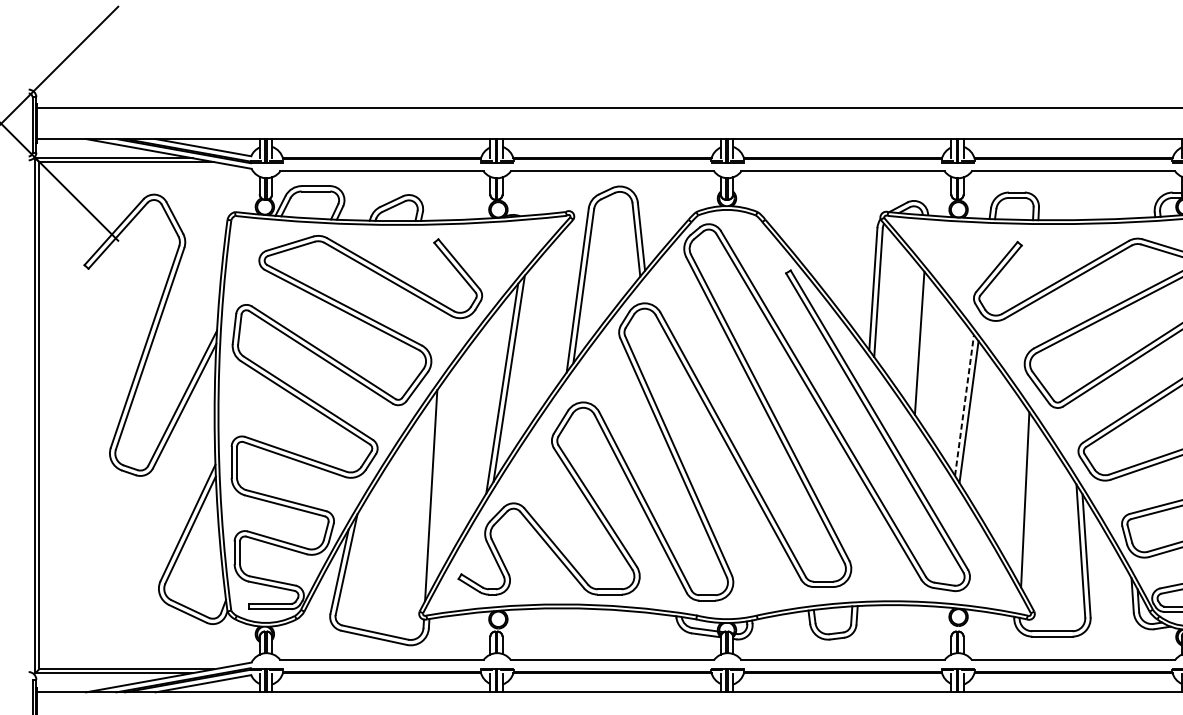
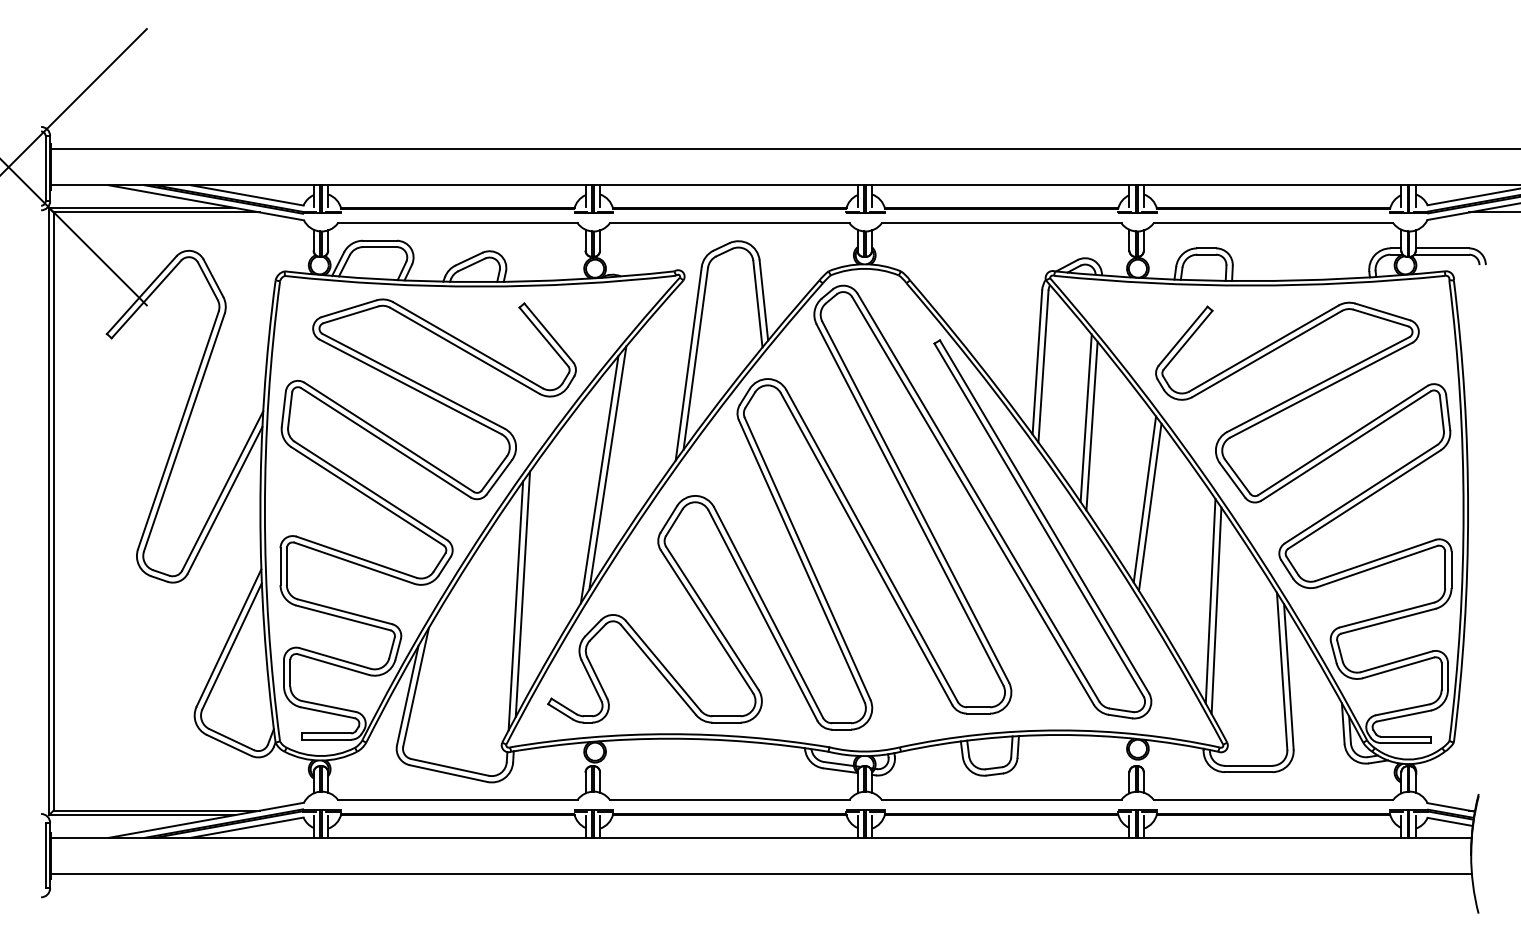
line: (914, 335) -> (1085, 417), added
line: (964, 405) -> (1144, 499), dashed -> solid
line: (436, 485) -> (522, 593), added
line: (1020, 491) -> (1210, 600), added

